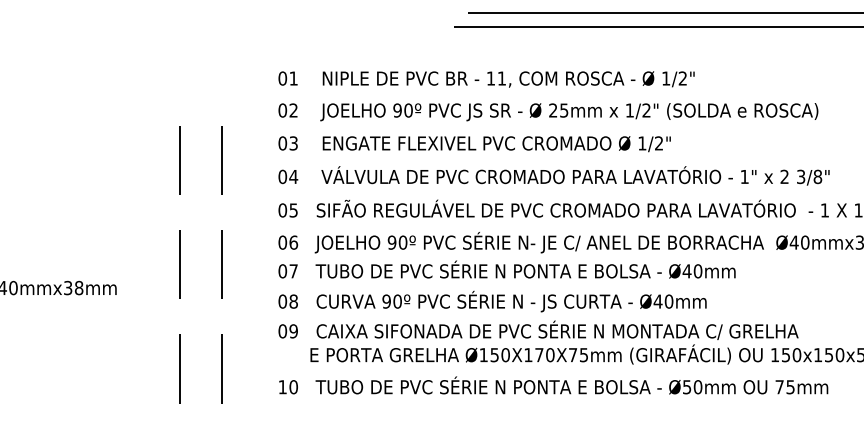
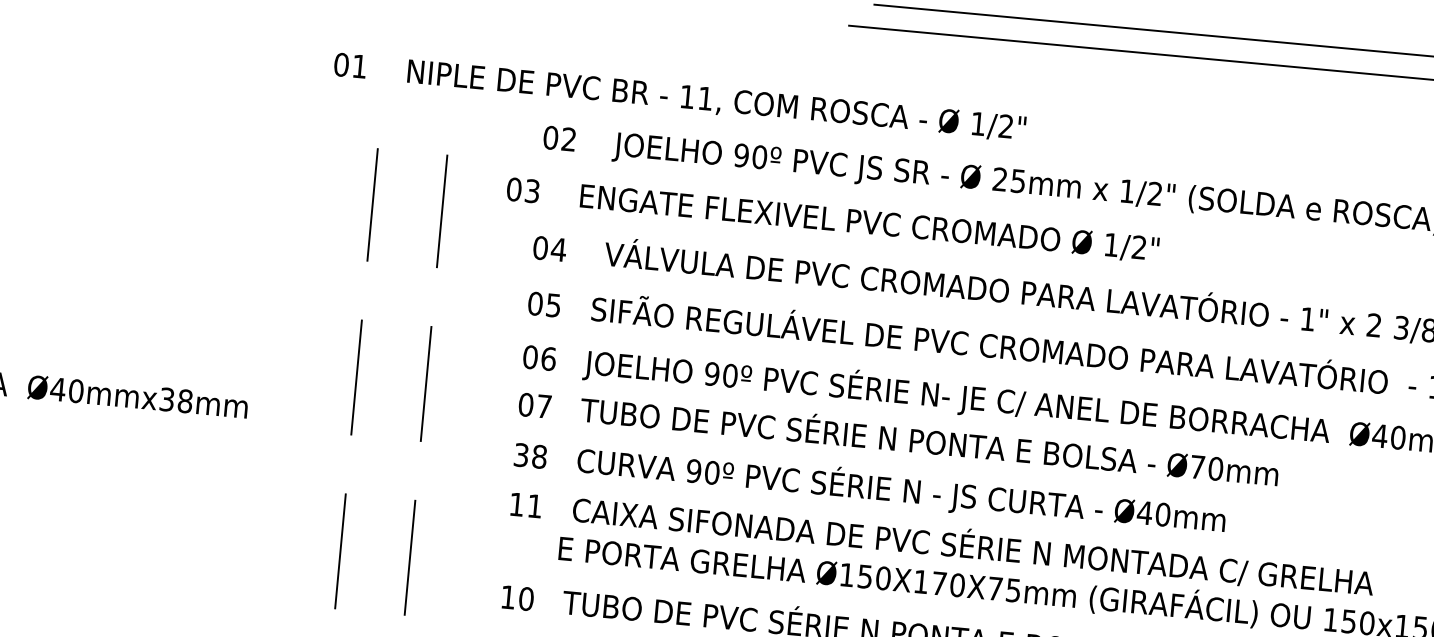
text: (486, 79) -> (679, 97), moved
text: (474, 144) -> (832, 220), moved
text: (686, 271) -> (1196, 467), Ø40mm -> Ø70mm
text: (282, 301) -> (521, 454), 08 -> 38
text: (287, 331) -> (524, 505), 09 -> 11

